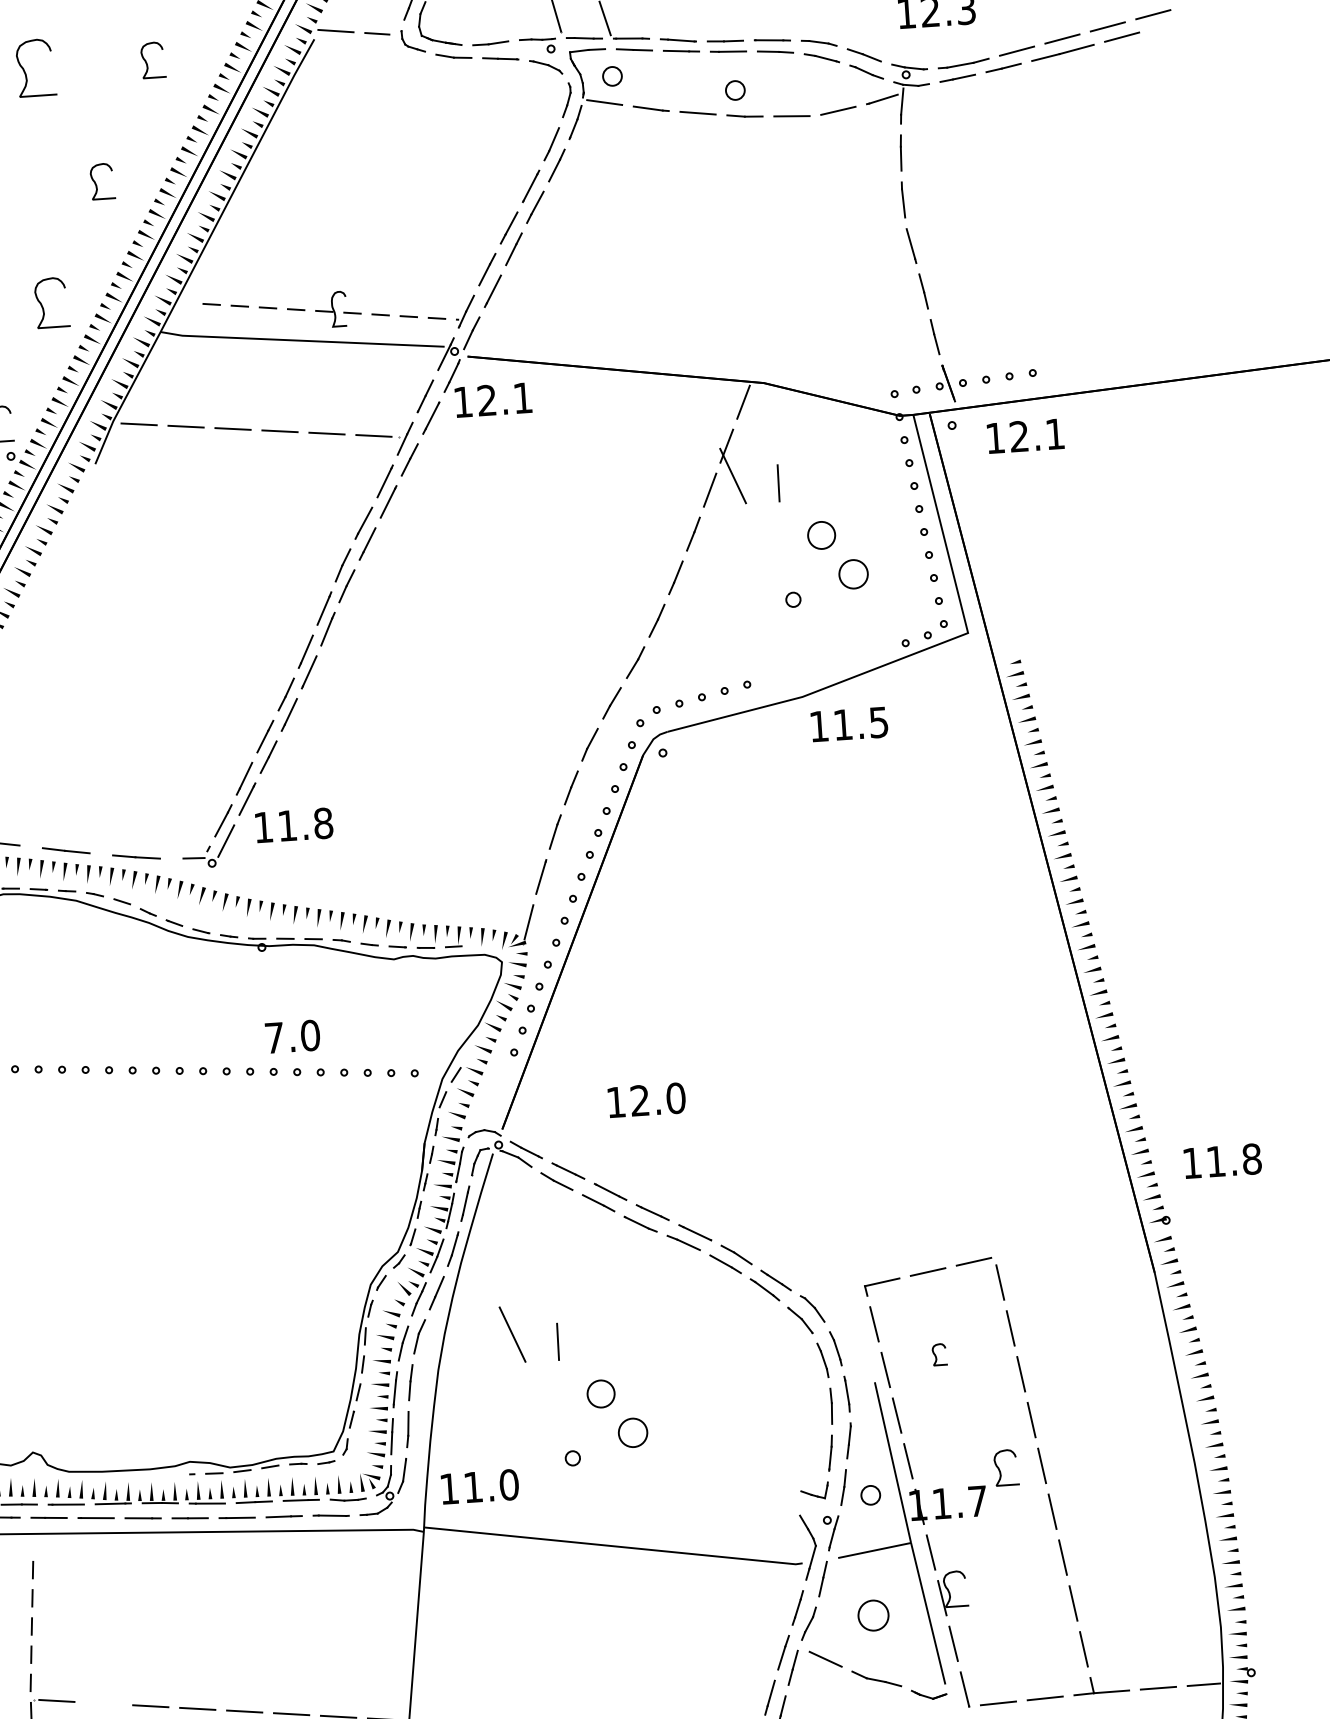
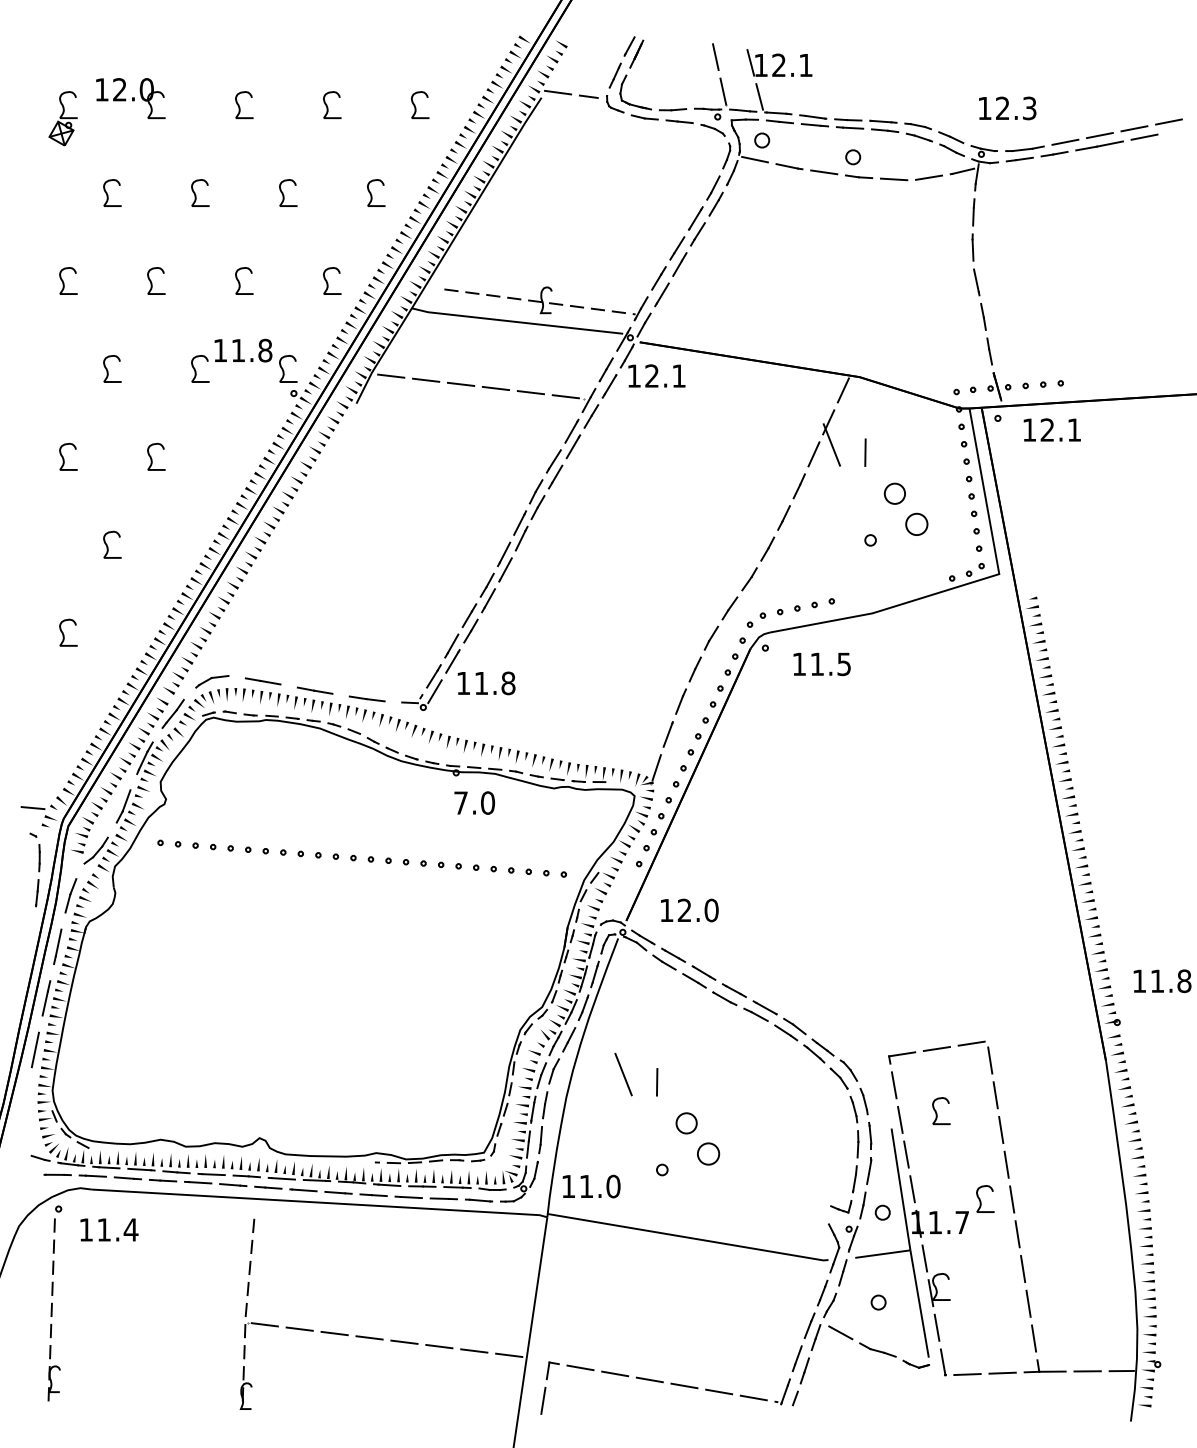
part: (36, 68) -> (332, 105), size x0.62
part: (52, 302) -> (332, 280), size x0.71
text: (848, 724) -> (821, 664), moved
text: (292, 1036) -> (474, 802), moved
text: (646, 1100) -> (689, 910), moved
part: (939, 1354) -> (941, 1111), size x1.67
part: (873, 1615) -> (878, 1302), size x0.62
line: (103, 1702) -> (299, 1328), added

